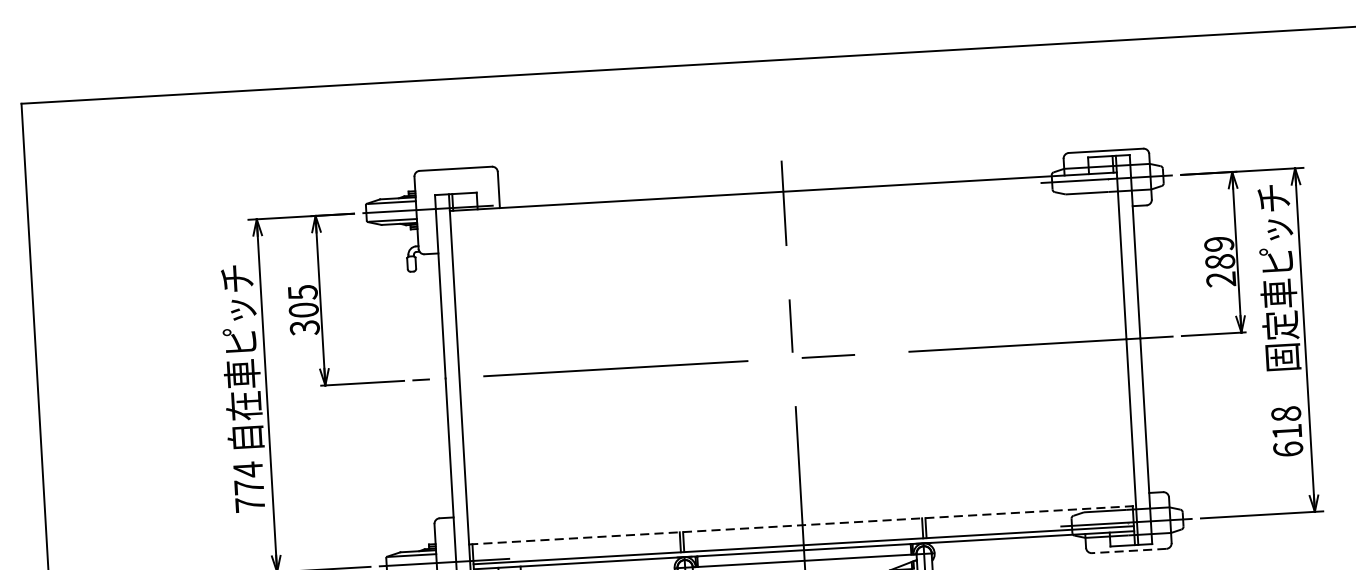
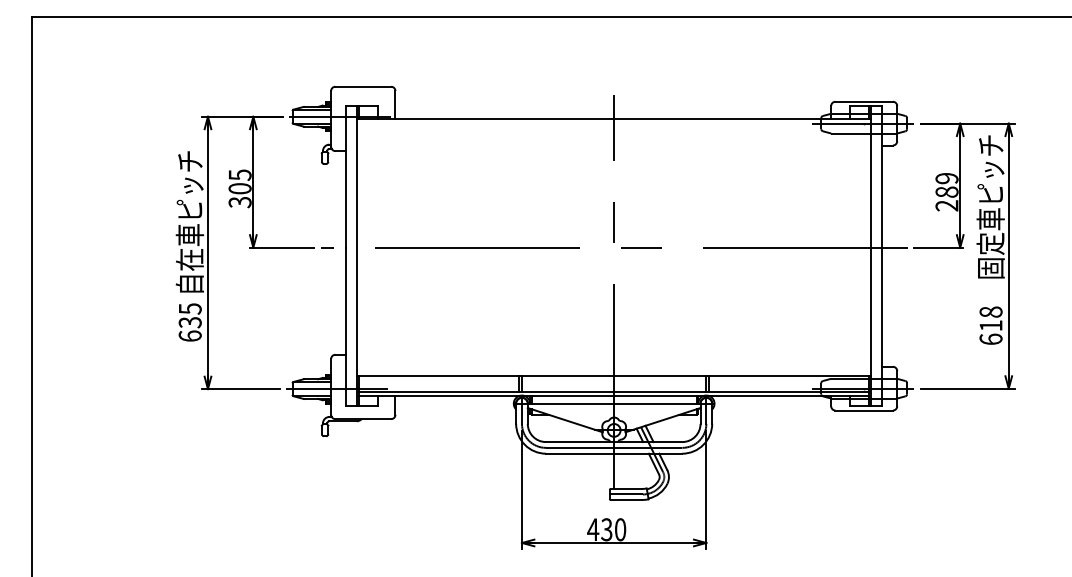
text: (248, 486) -> (189, 321), 774 -> 635
line: (803, 525) -> (614, 376), dashed -> solid
line: (1129, 550) -> (864, 410), dashed -> solid

